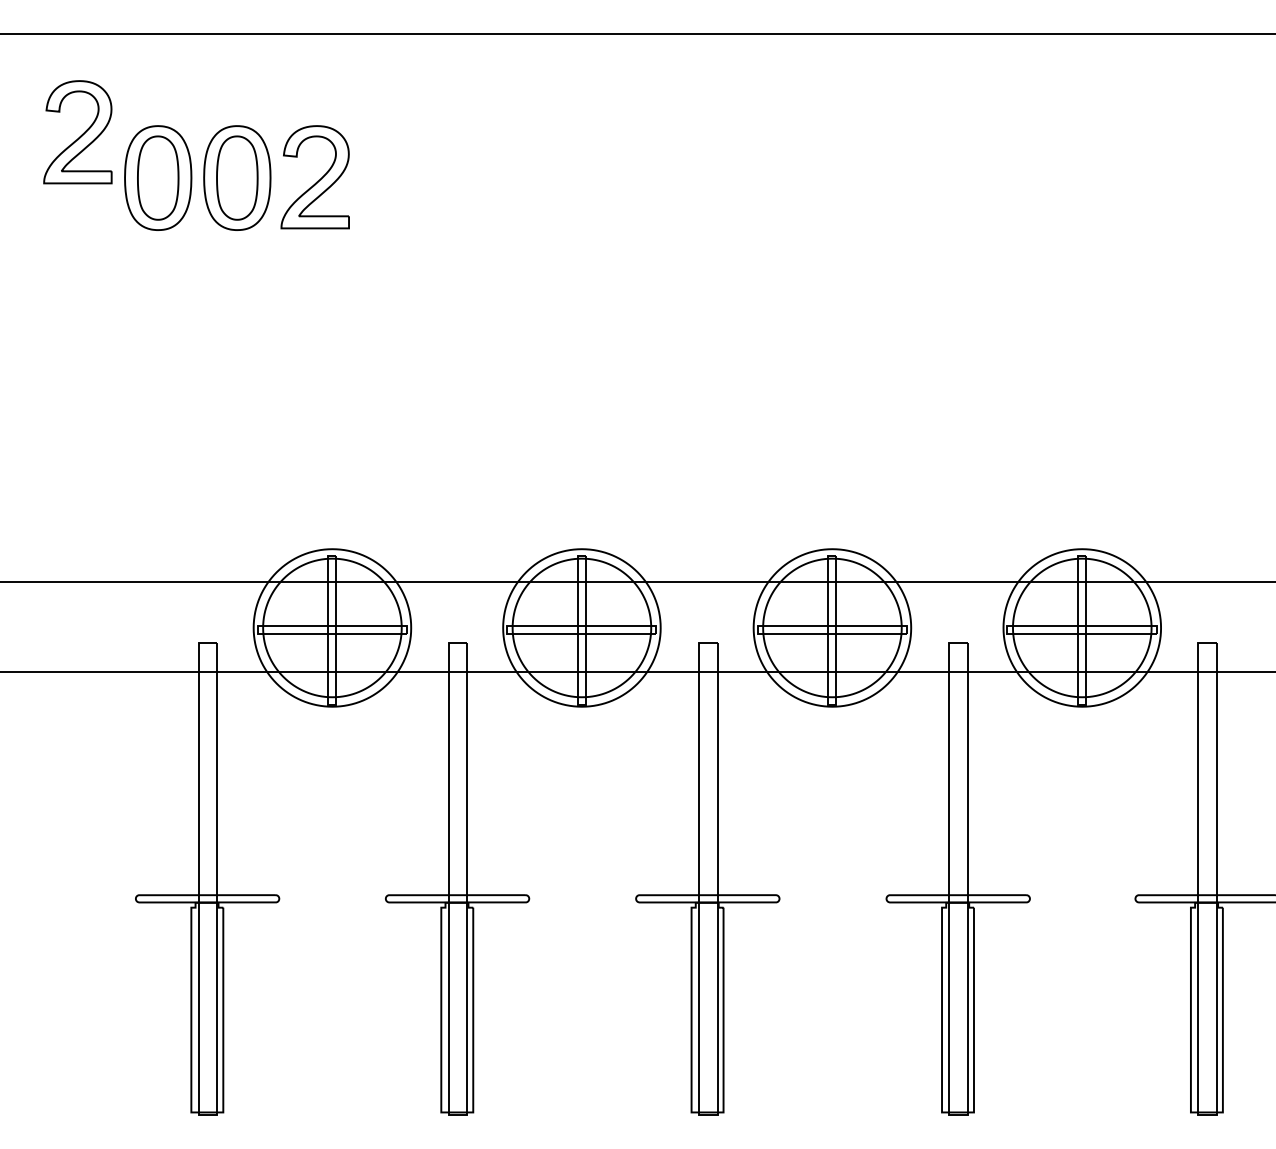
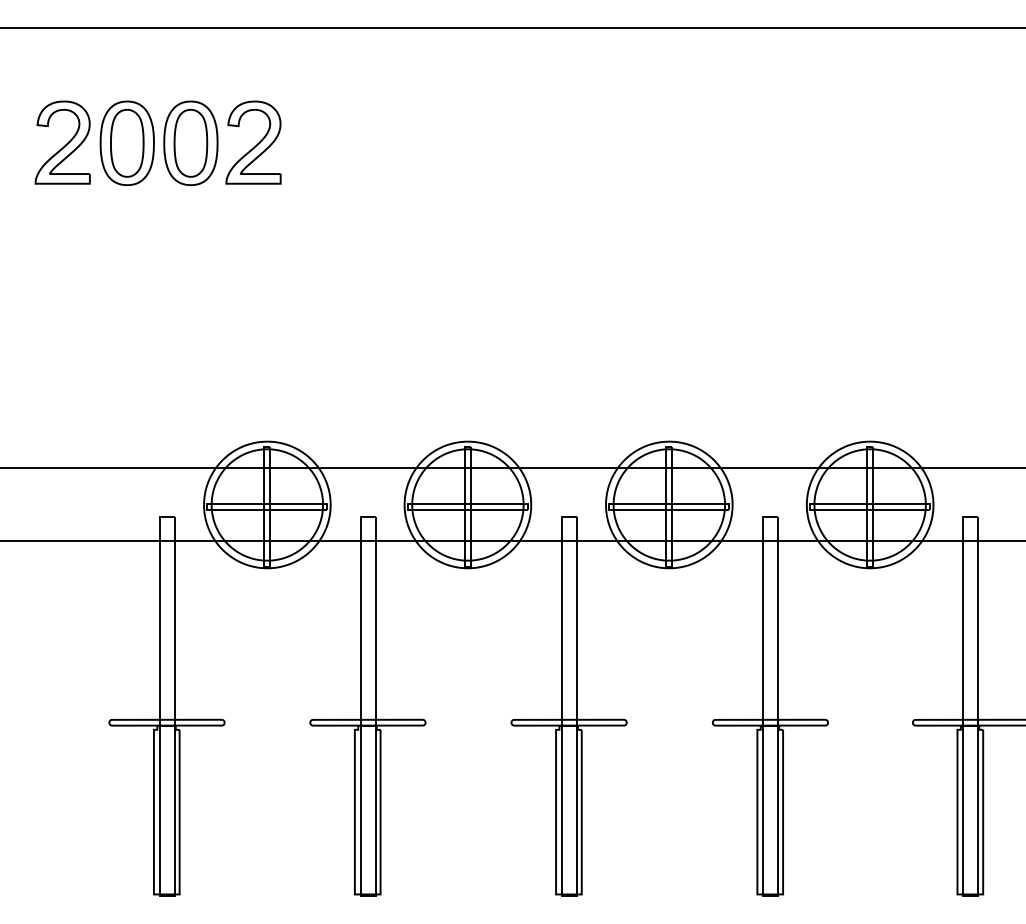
part: (77, 132) -> (62, 142), moved

